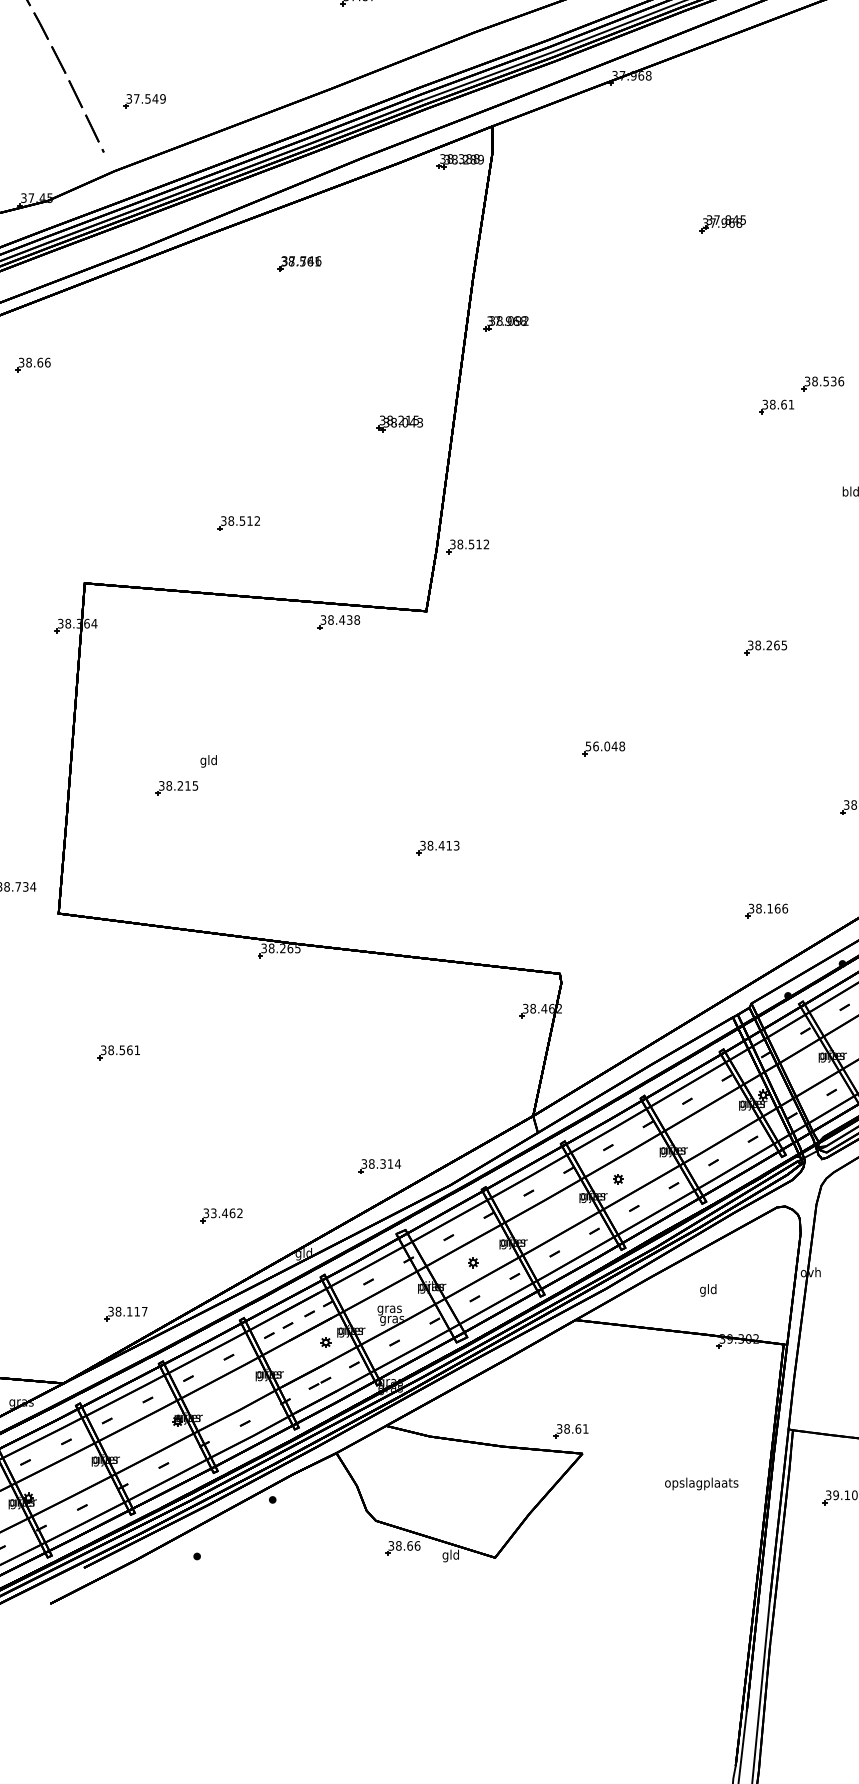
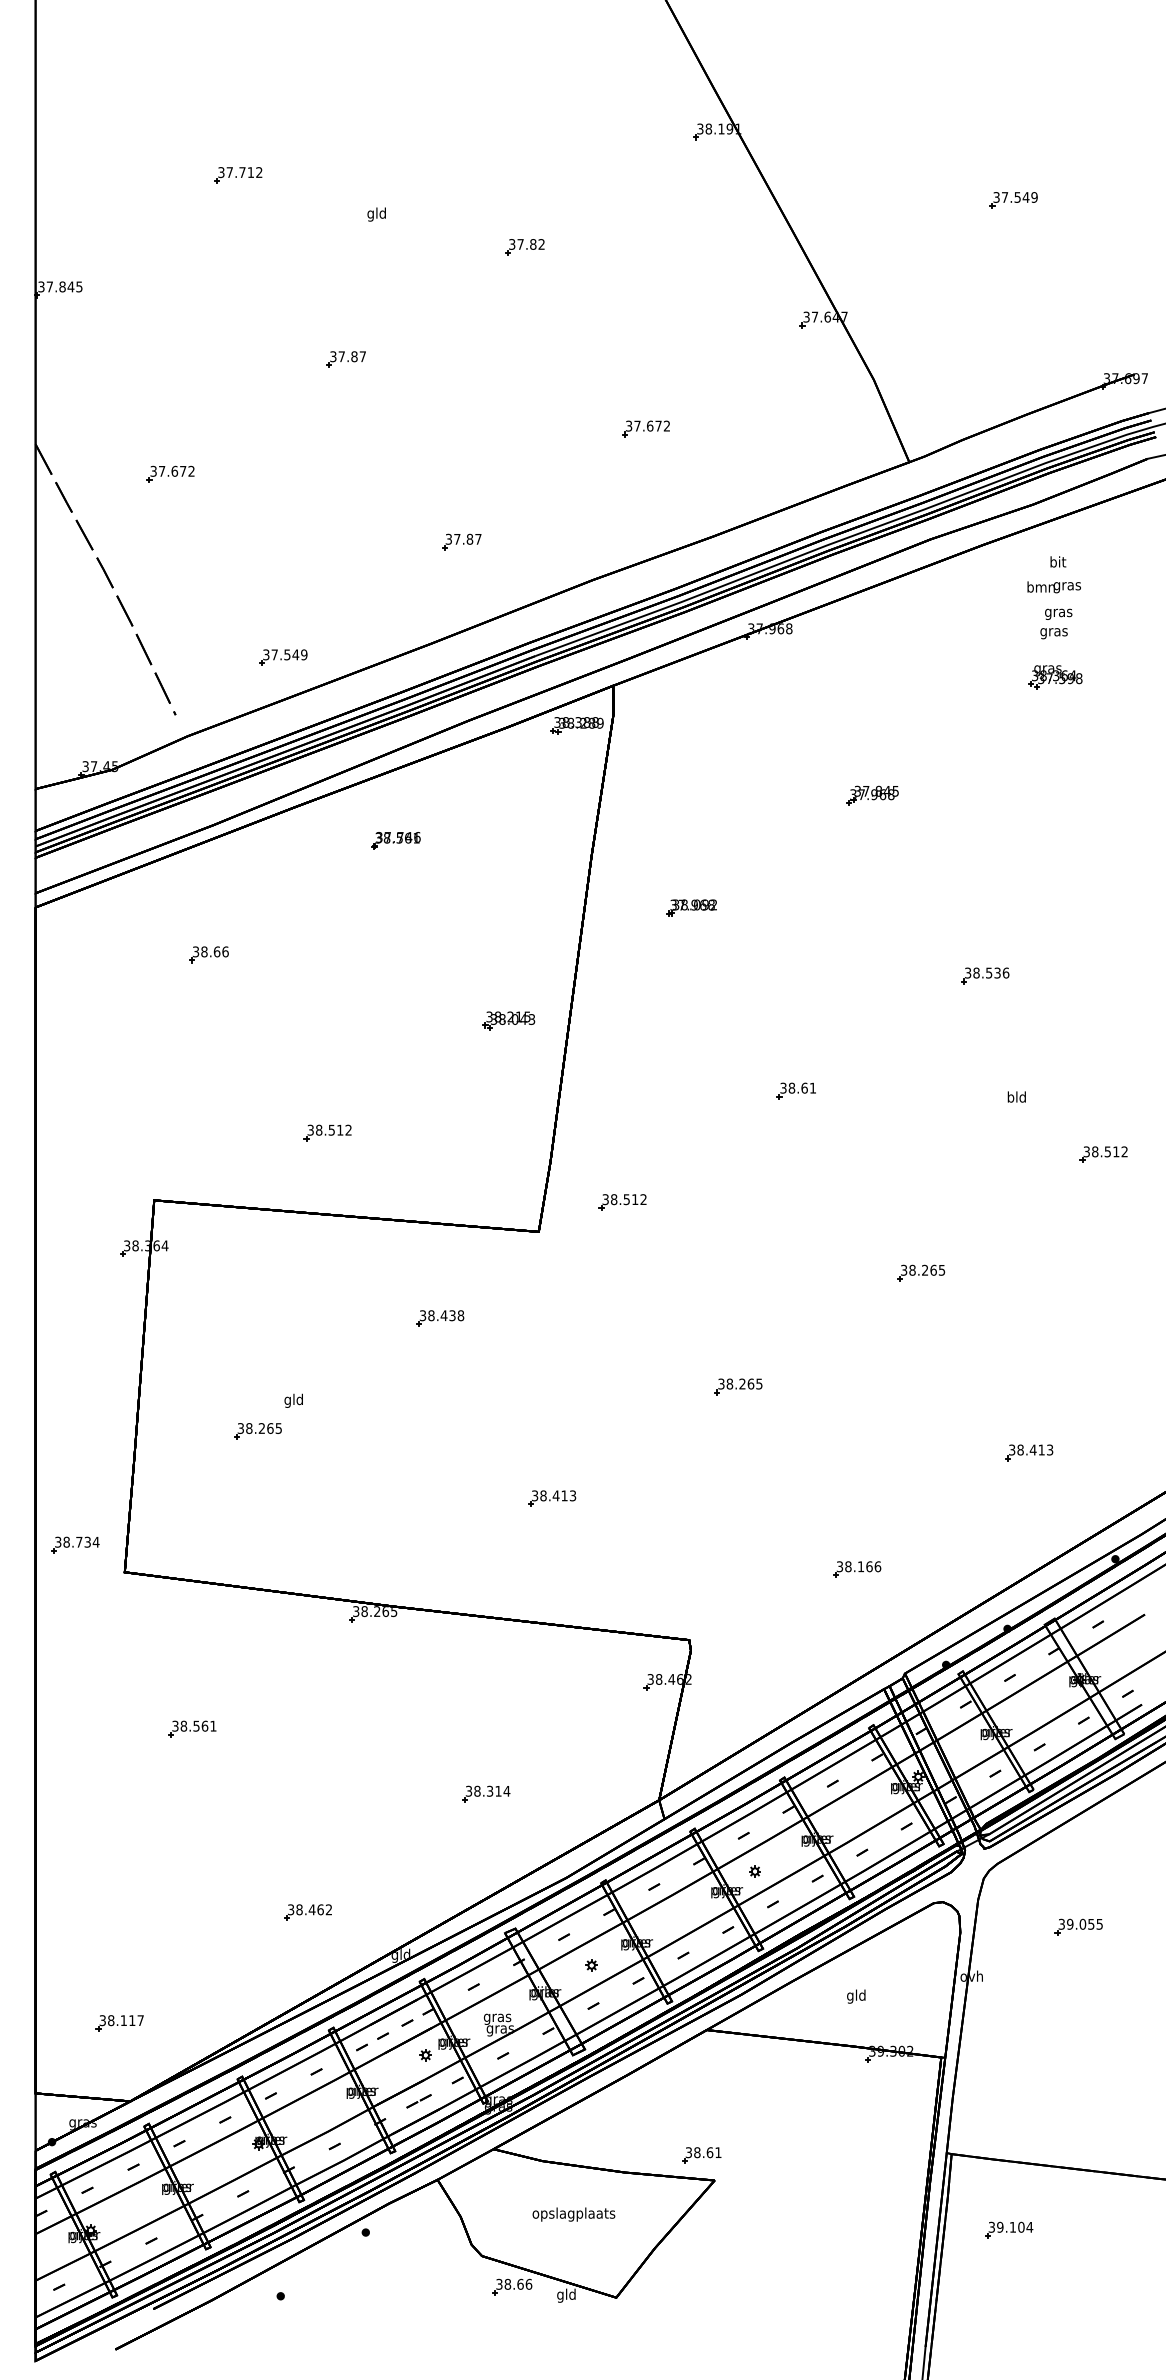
part: (144, 101) -> (283, 657), moved
part: (505, 323) -> (691, 907), moved
part: (32, 364) -> (208, 954), moved
part: (775, 406) -> (795, 1090), moved
part: (467, 547) -> (622, 1202), moved
part: (339, 622) -> (440, 1318), moved
text: (605, 745) -> (740, 1383), 56.048 -> 38.265
text: (188, 785) -> (270, 1428), 38.215 -> 38.265
part: (767, 911) -> (857, 1569), moved
part: (379, 1165) -> (486, 1793), moved
text: (213, 1213) -> (299, 1909), 33.462 -> 38.462
part: (125, 1314) -> (119, 2023), moved
text: (701, 1483) -> (573, 2214), moved

